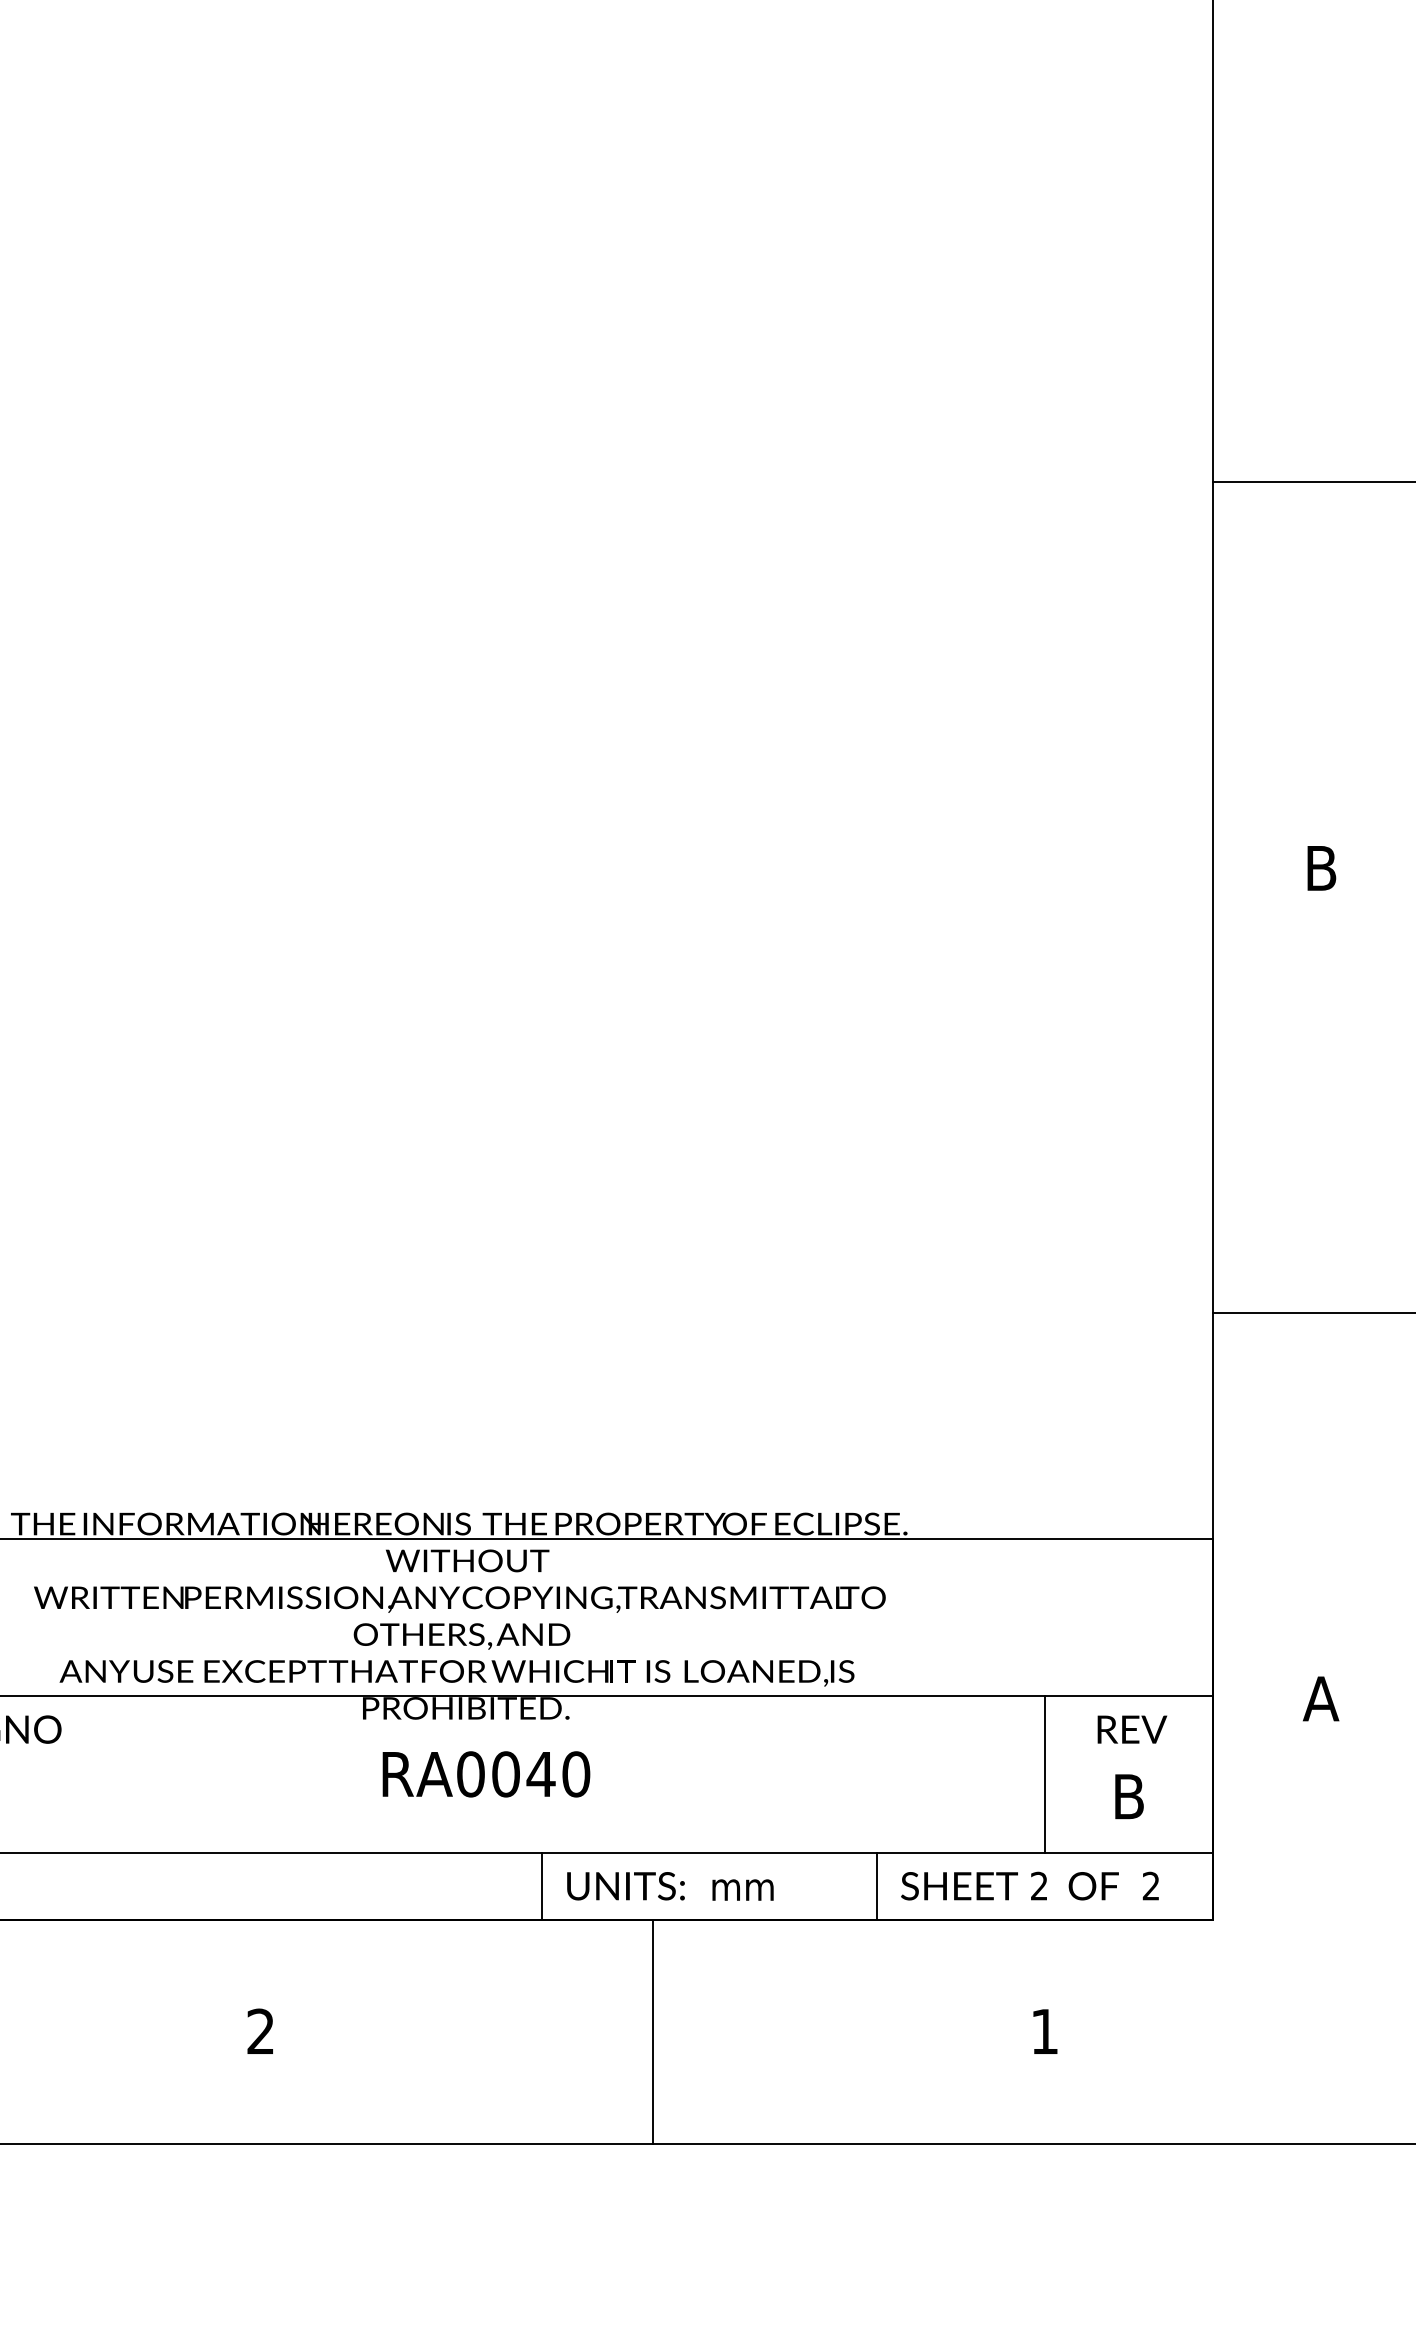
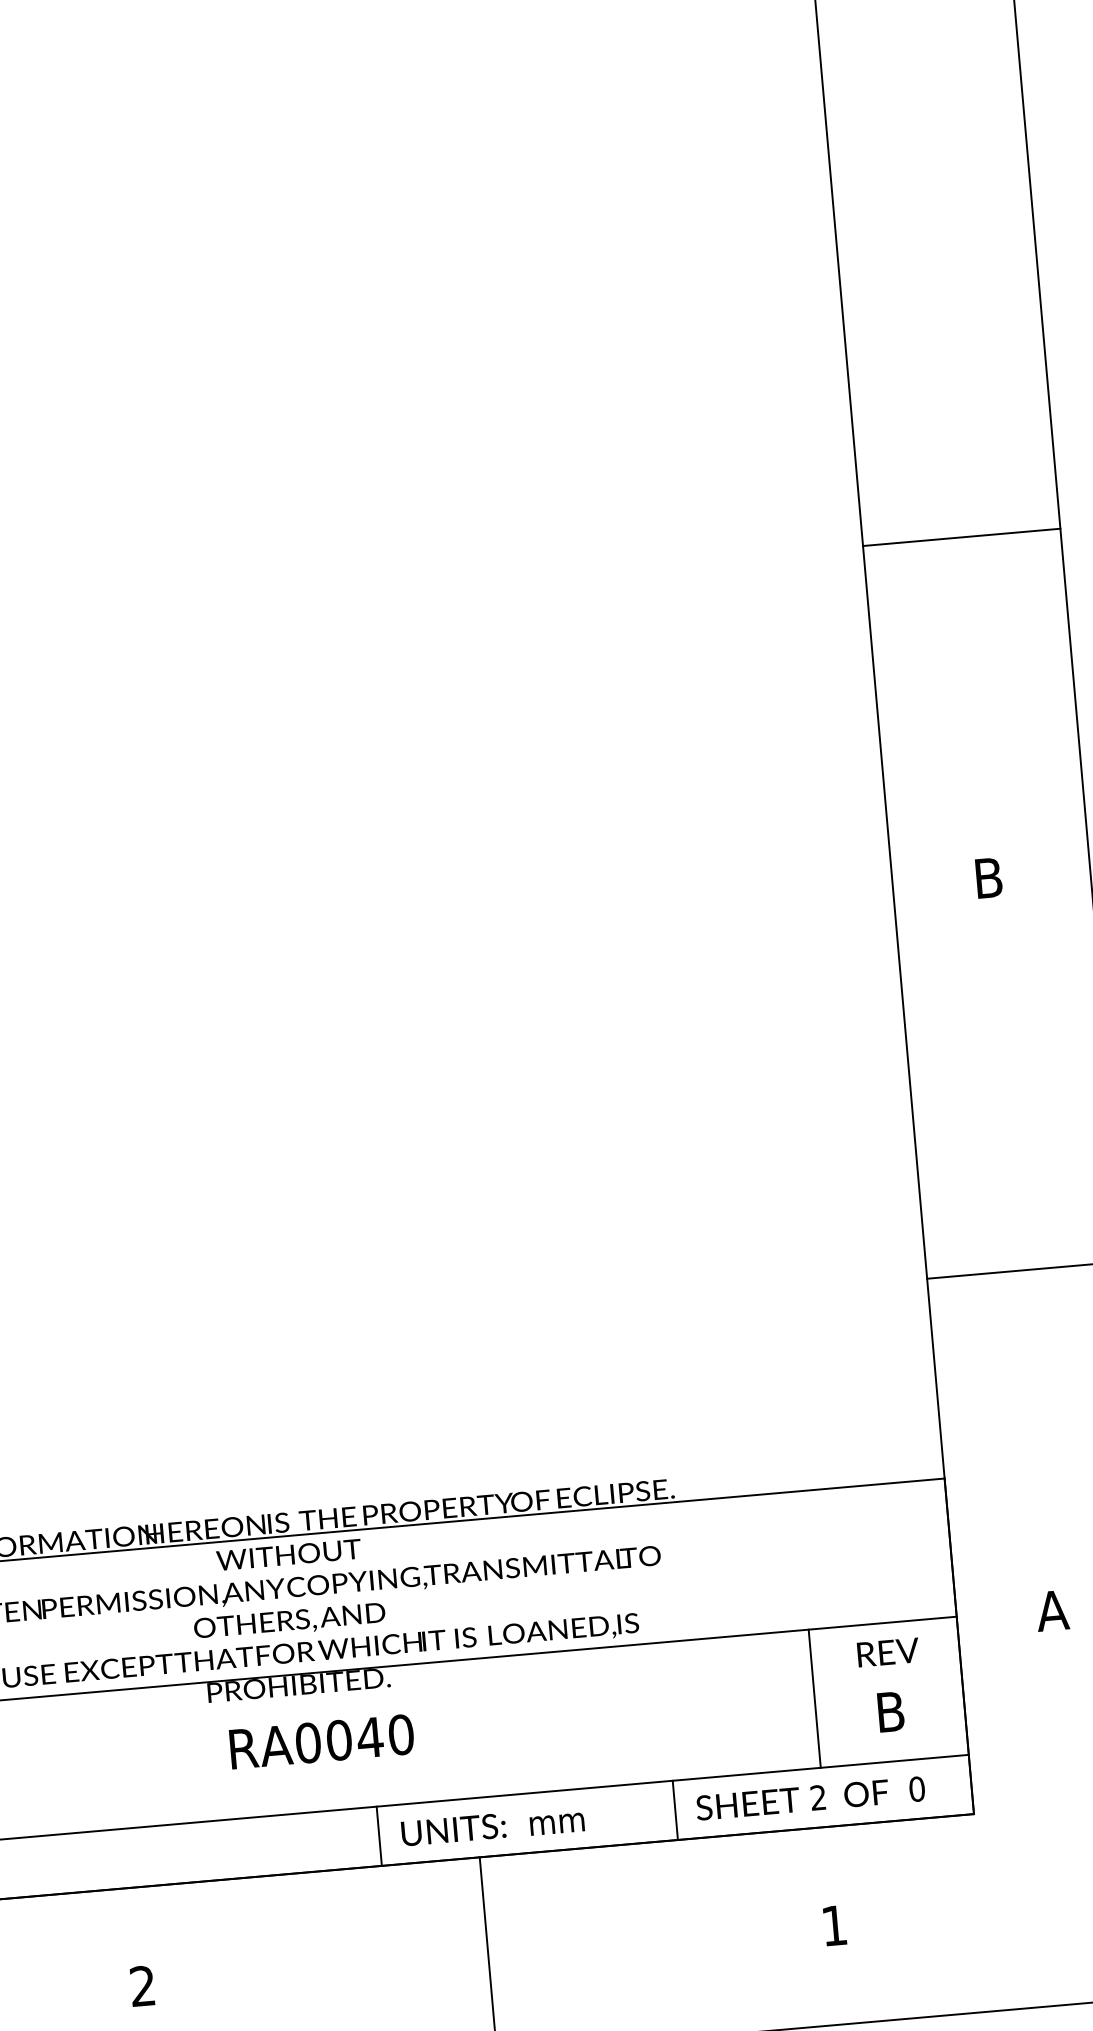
text: (1150, 1885) -> (916, 1788), 2 -> 0

